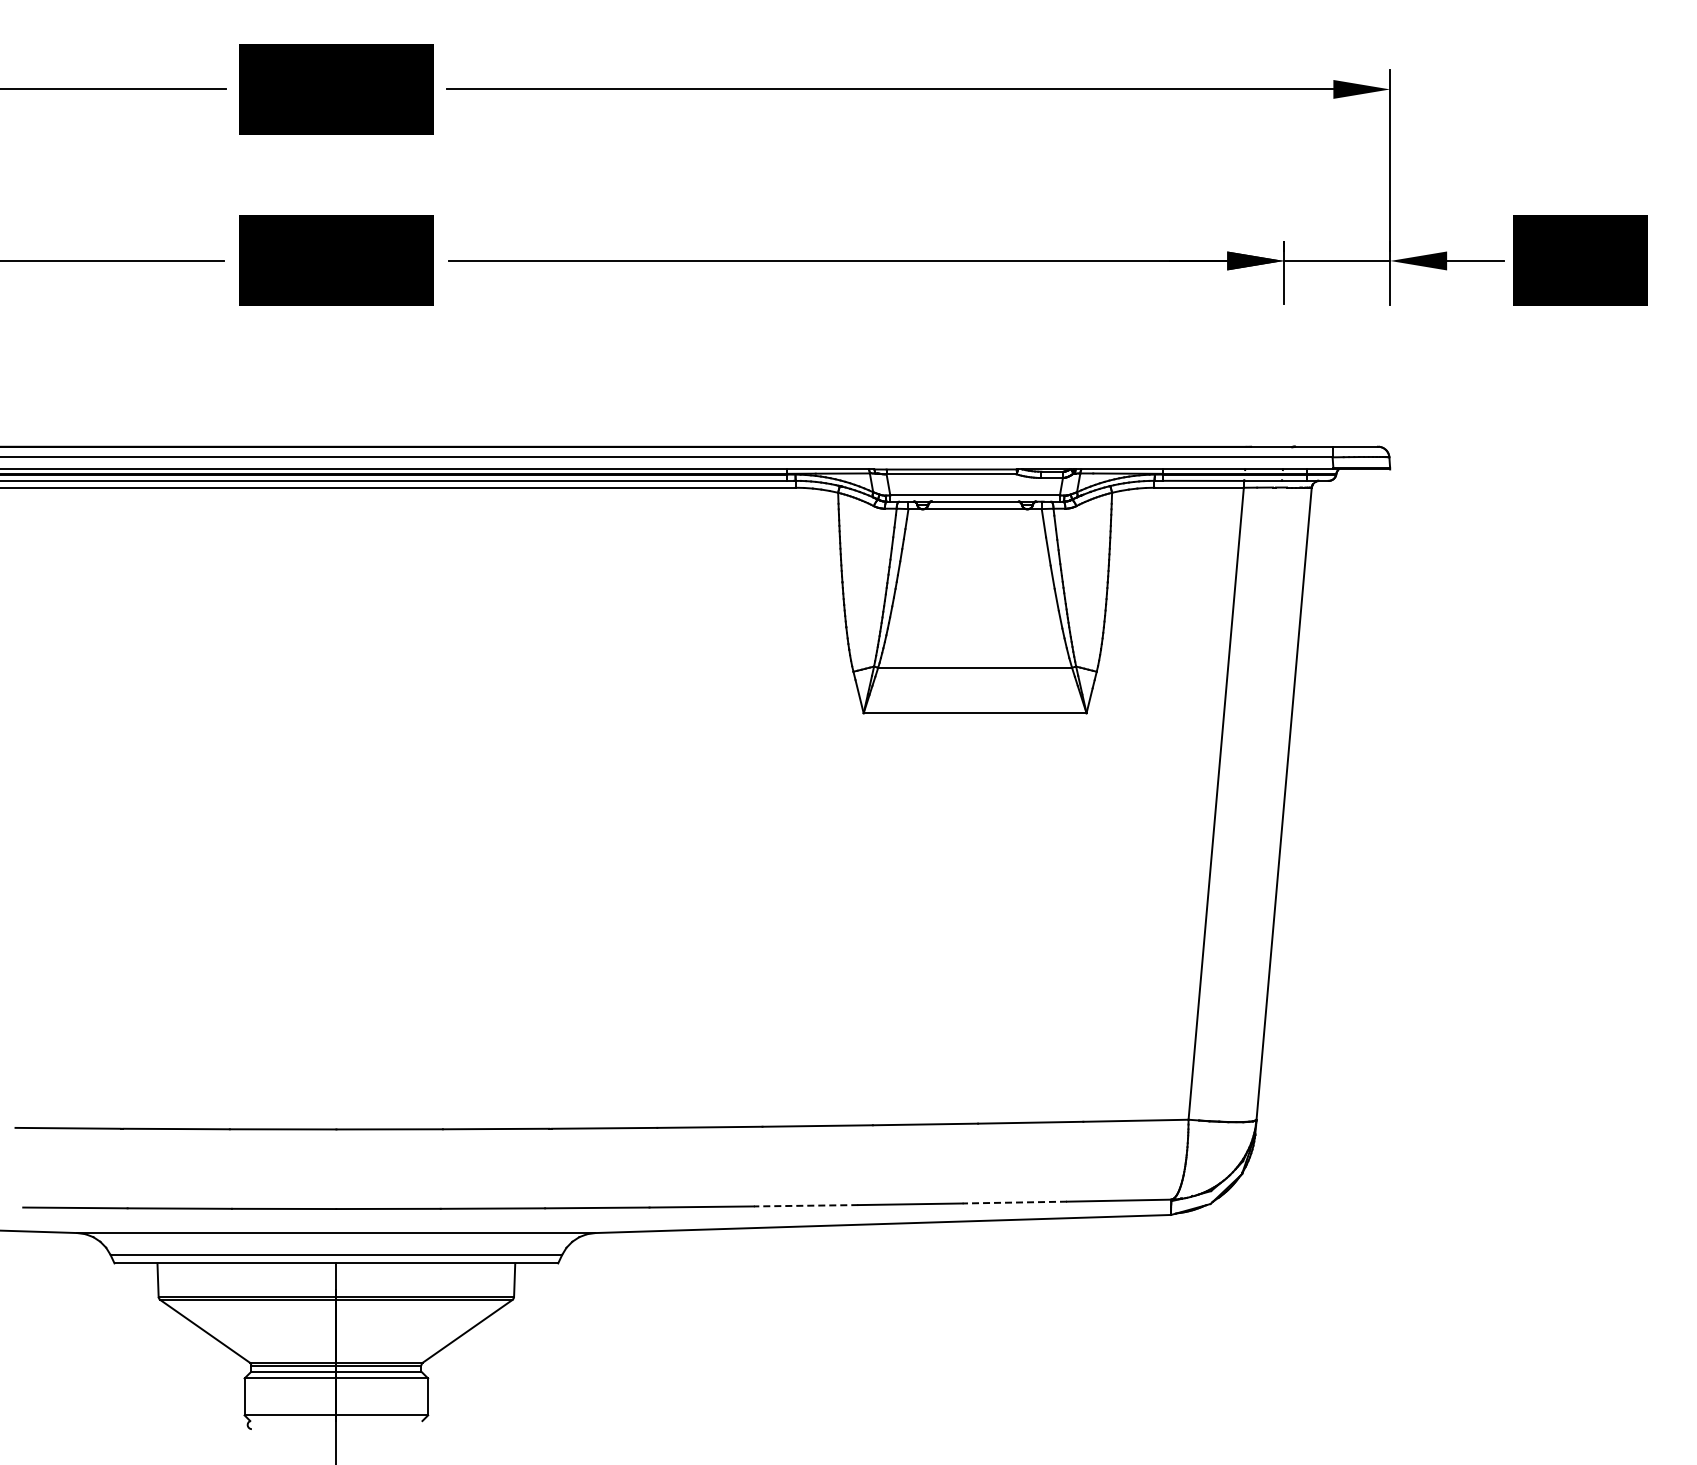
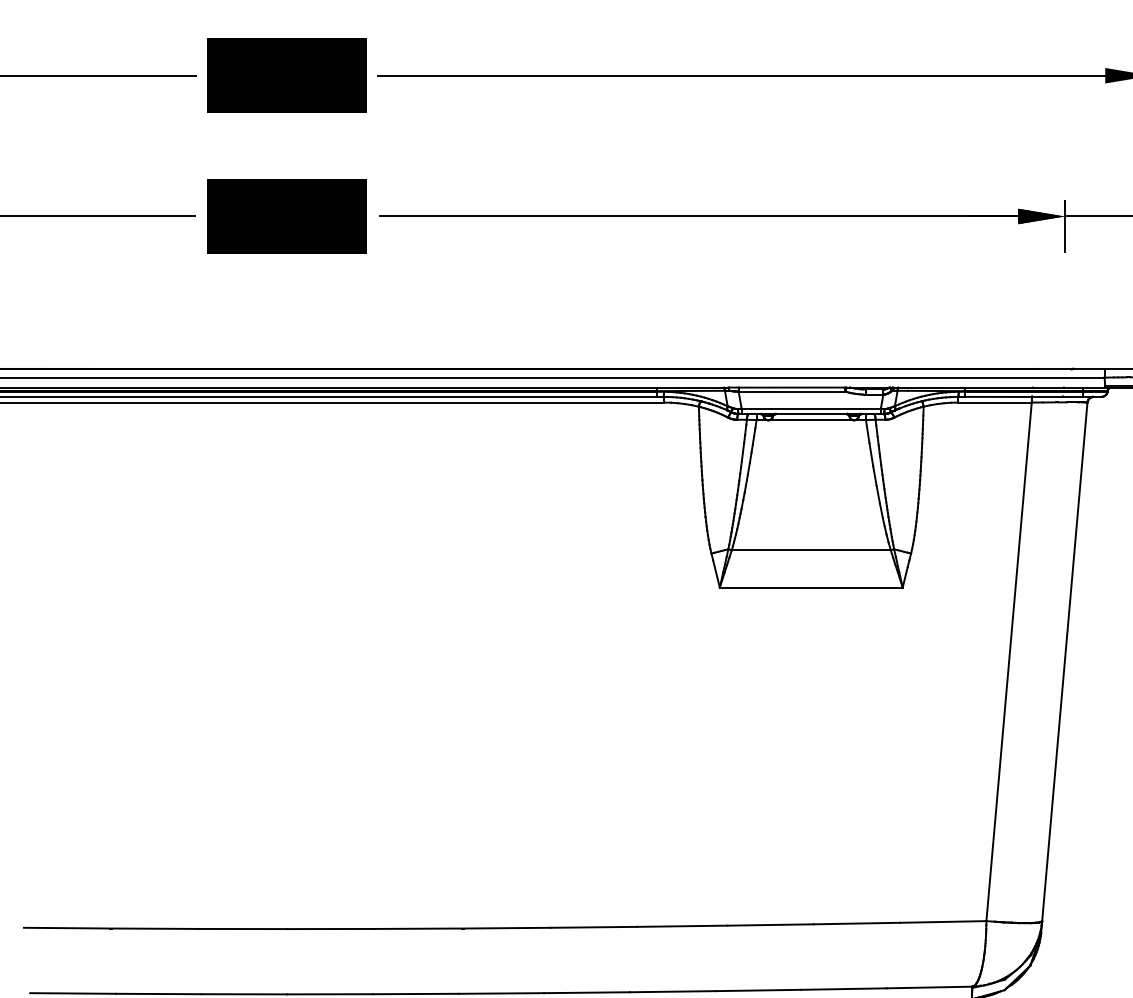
line: (1014, 1202) -> (843, 989), dashed -> solid
line: (805, 1205) -> (672, 991), dashed -> solid

